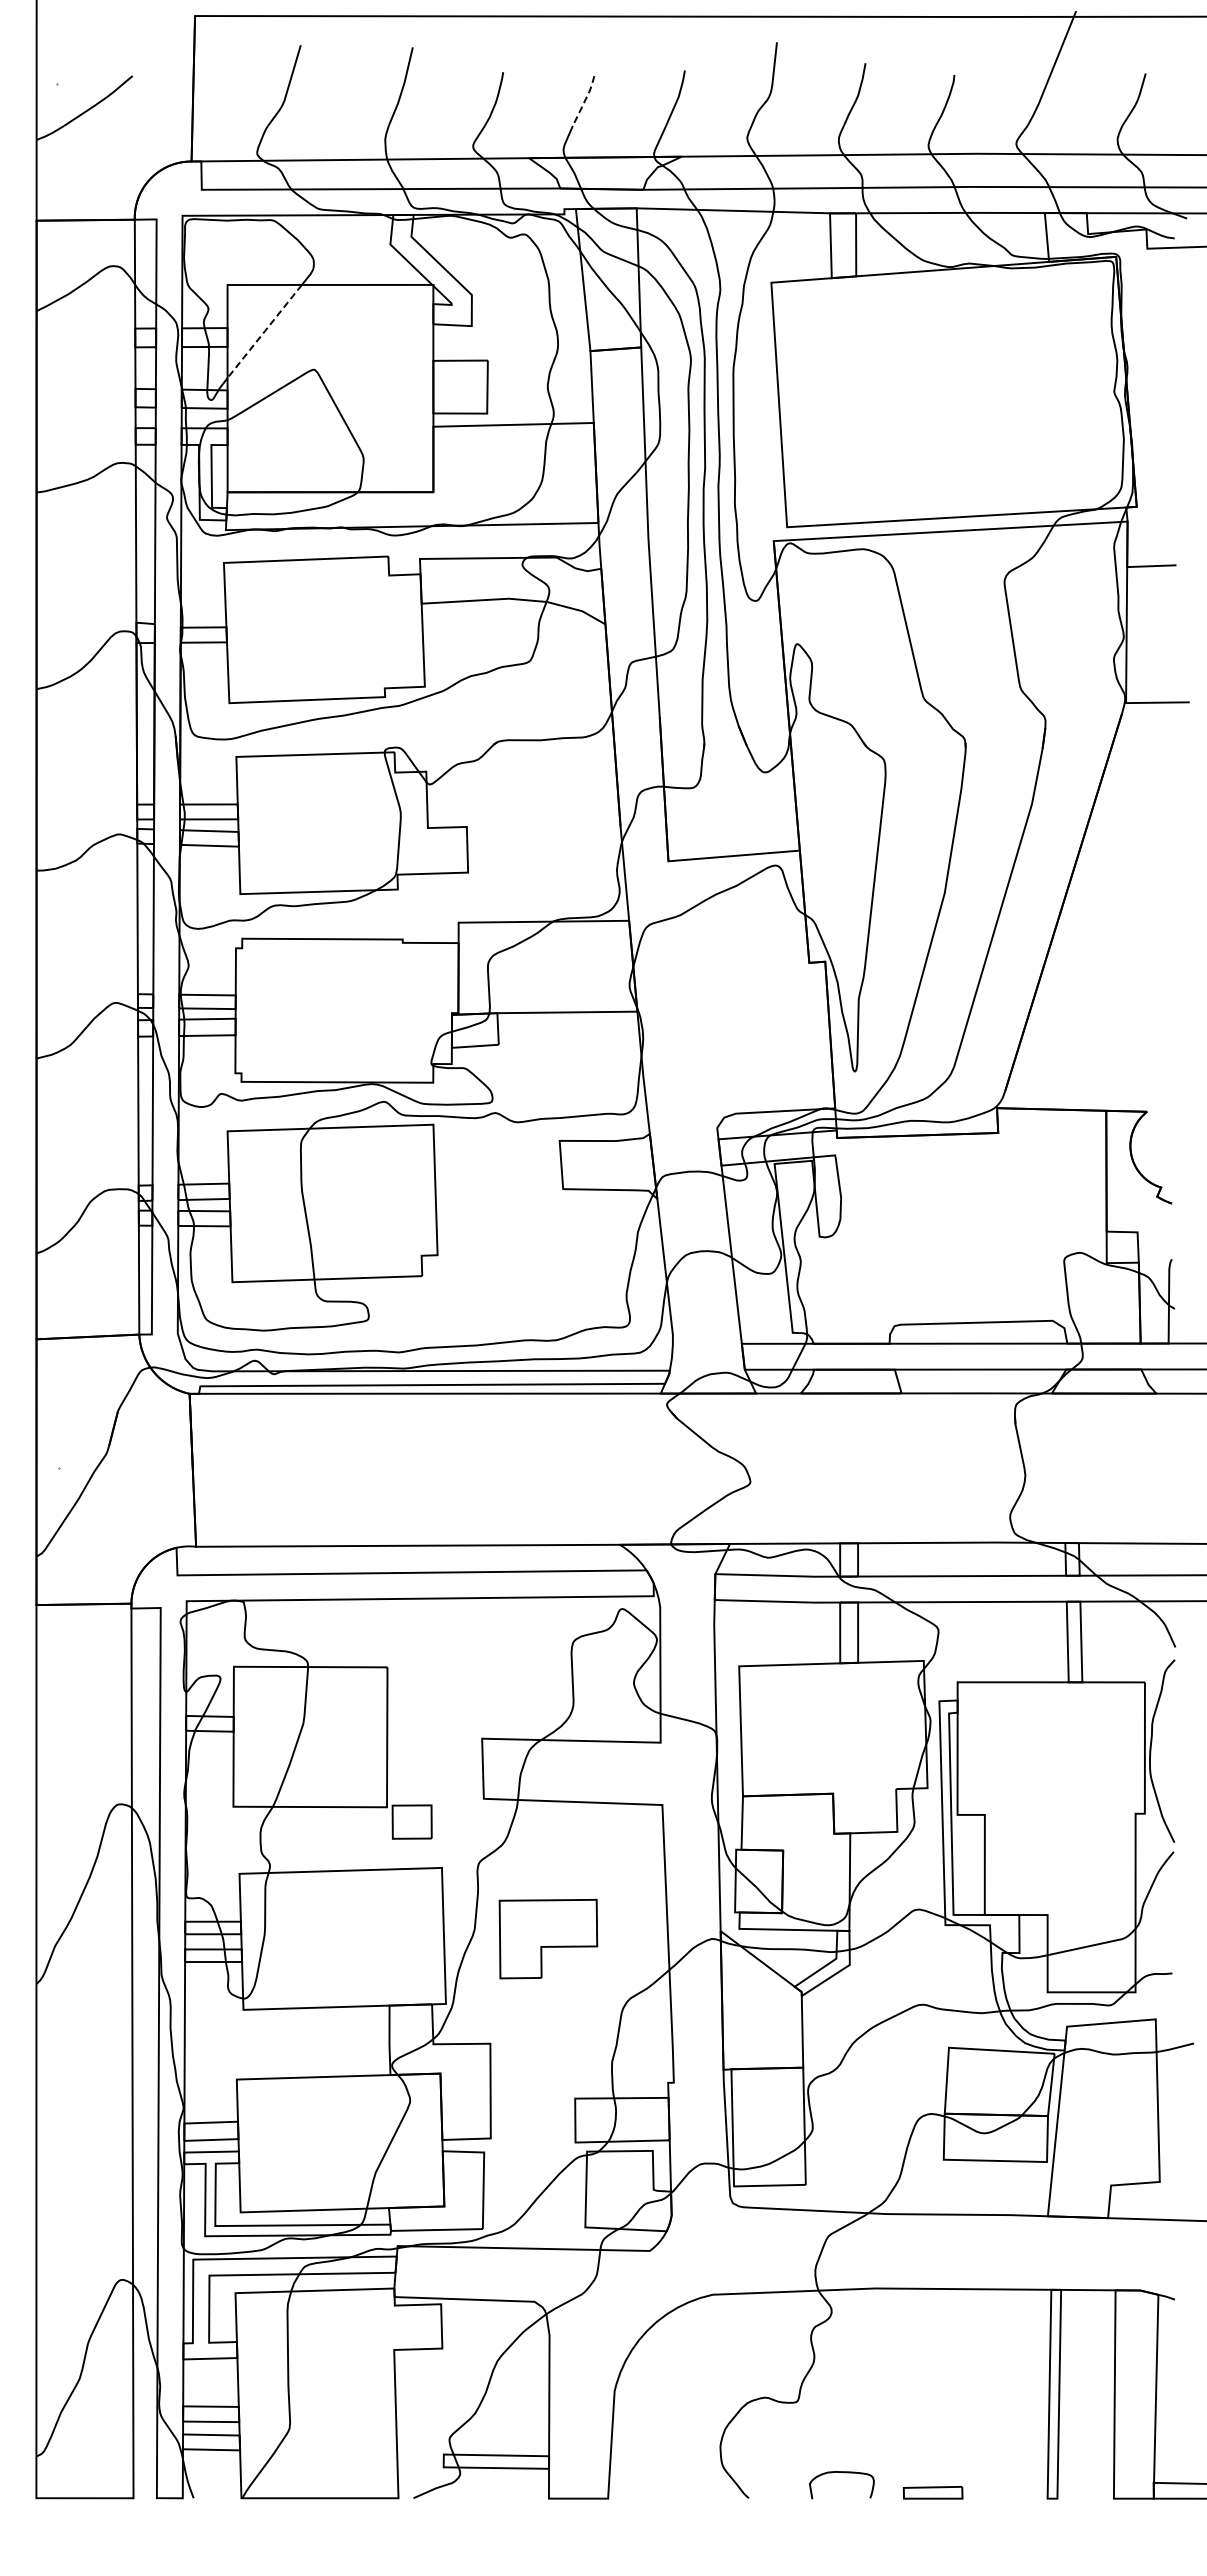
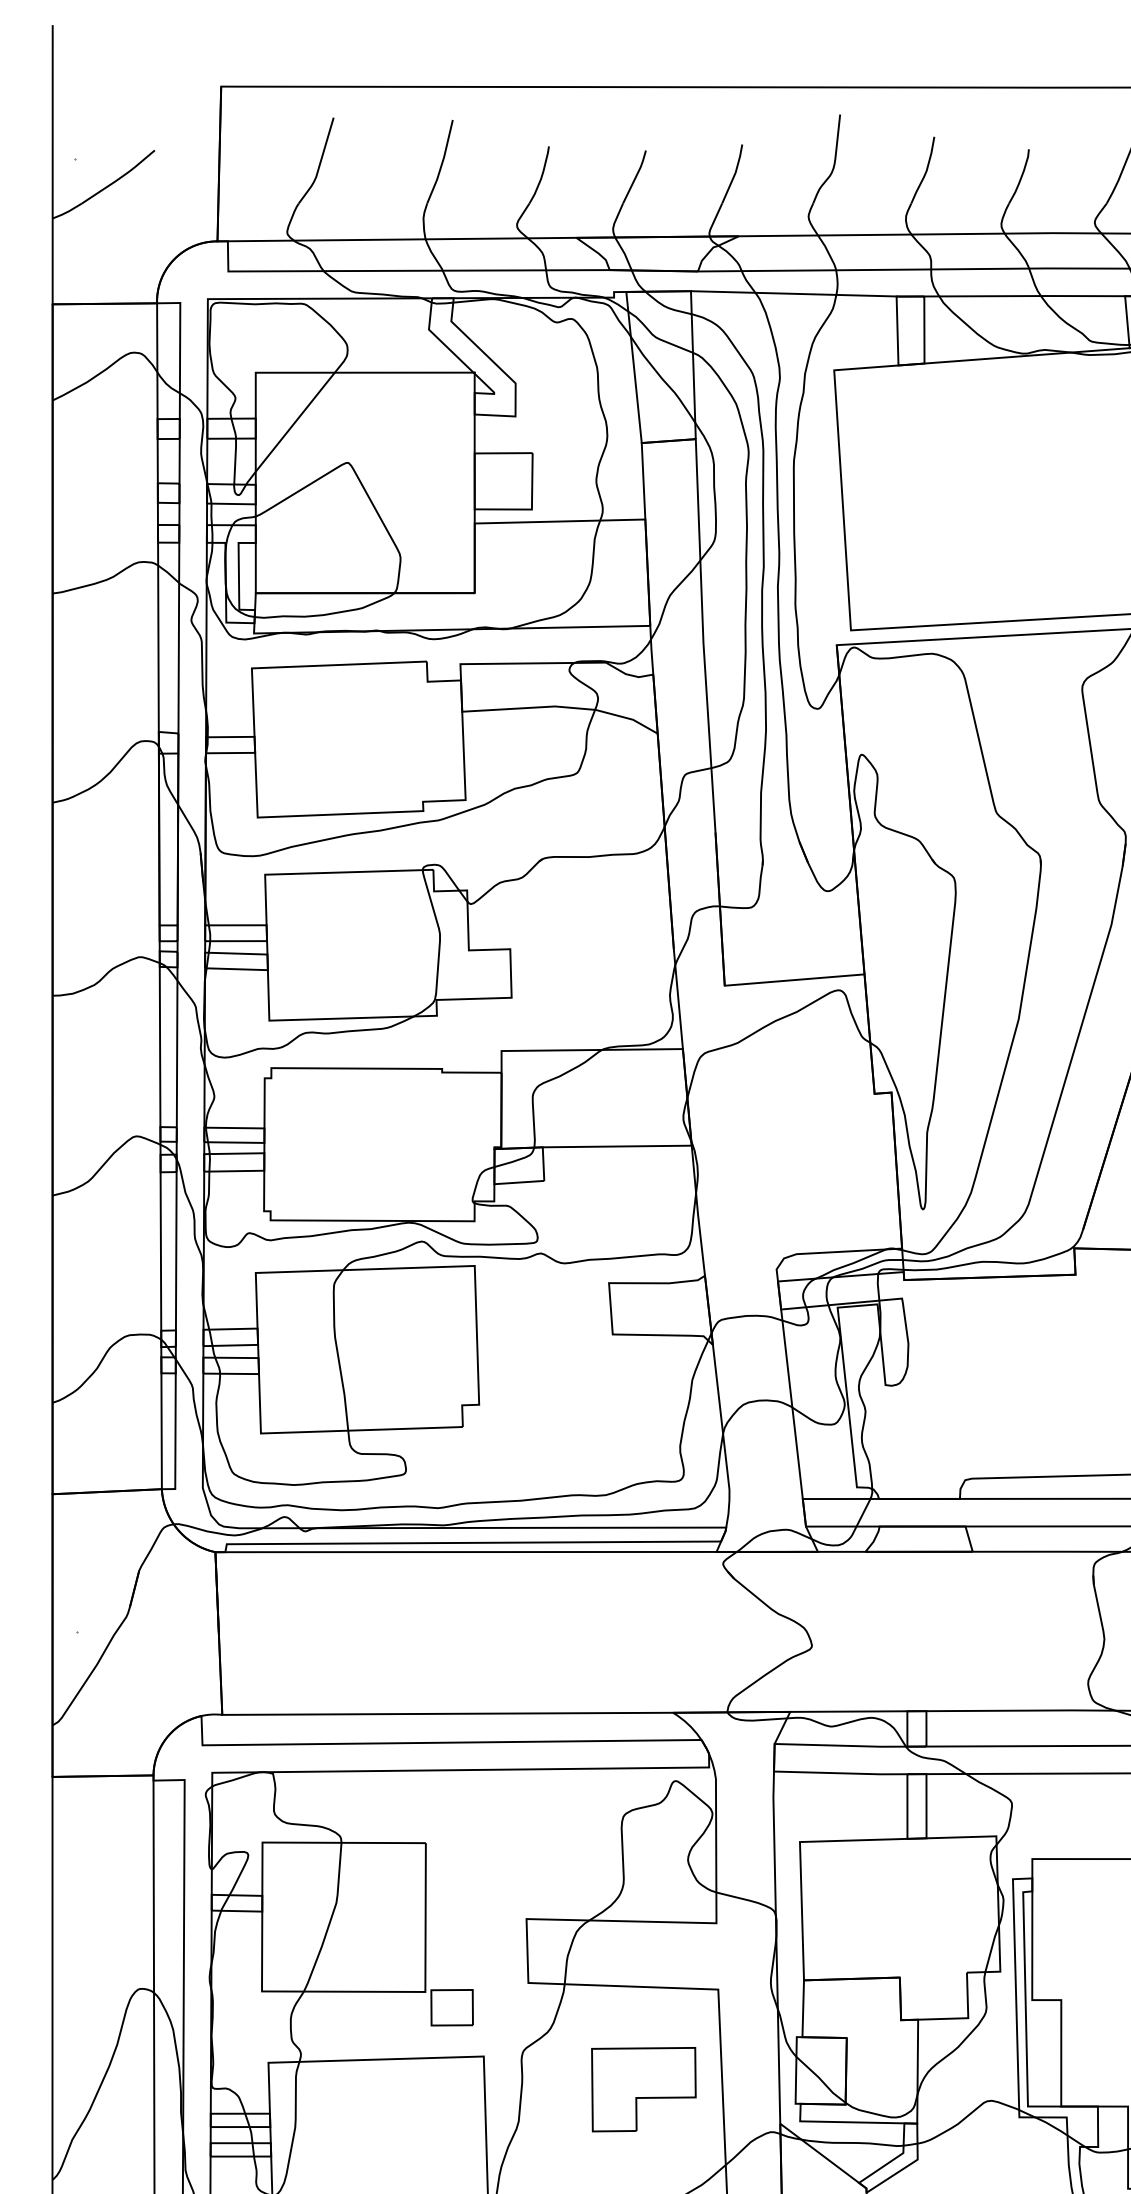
line: (585, 99) -> (636, 175), dashed -> solid
line: (264, 331) -> (295, 422), dashed -> solid
part: (548, 1939) -> (643, 2090), moved

